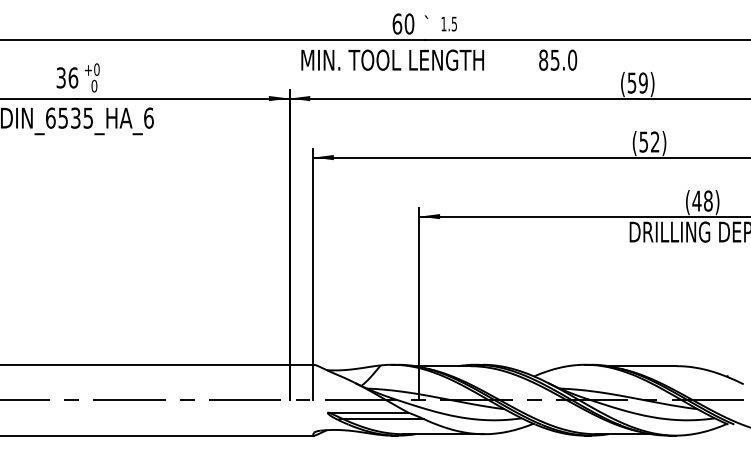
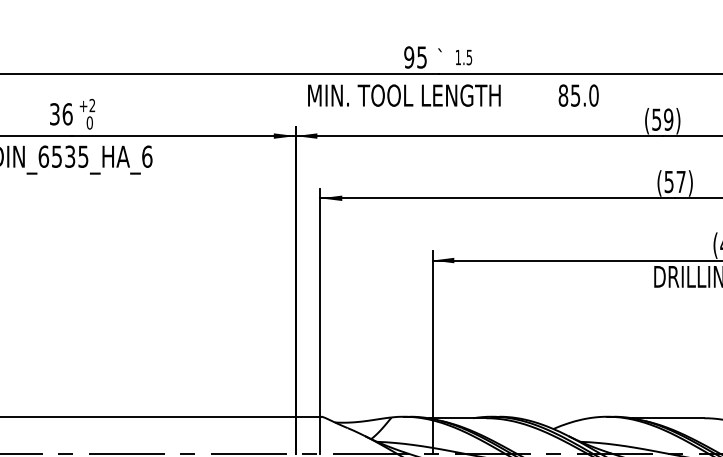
text: (403, 23) -> (415, 56), 60 -> 95
text: (96, 69) -> (92, 105), +0 -> +2
text: (655, 141) -> (681, 181), (52) -> (57)

